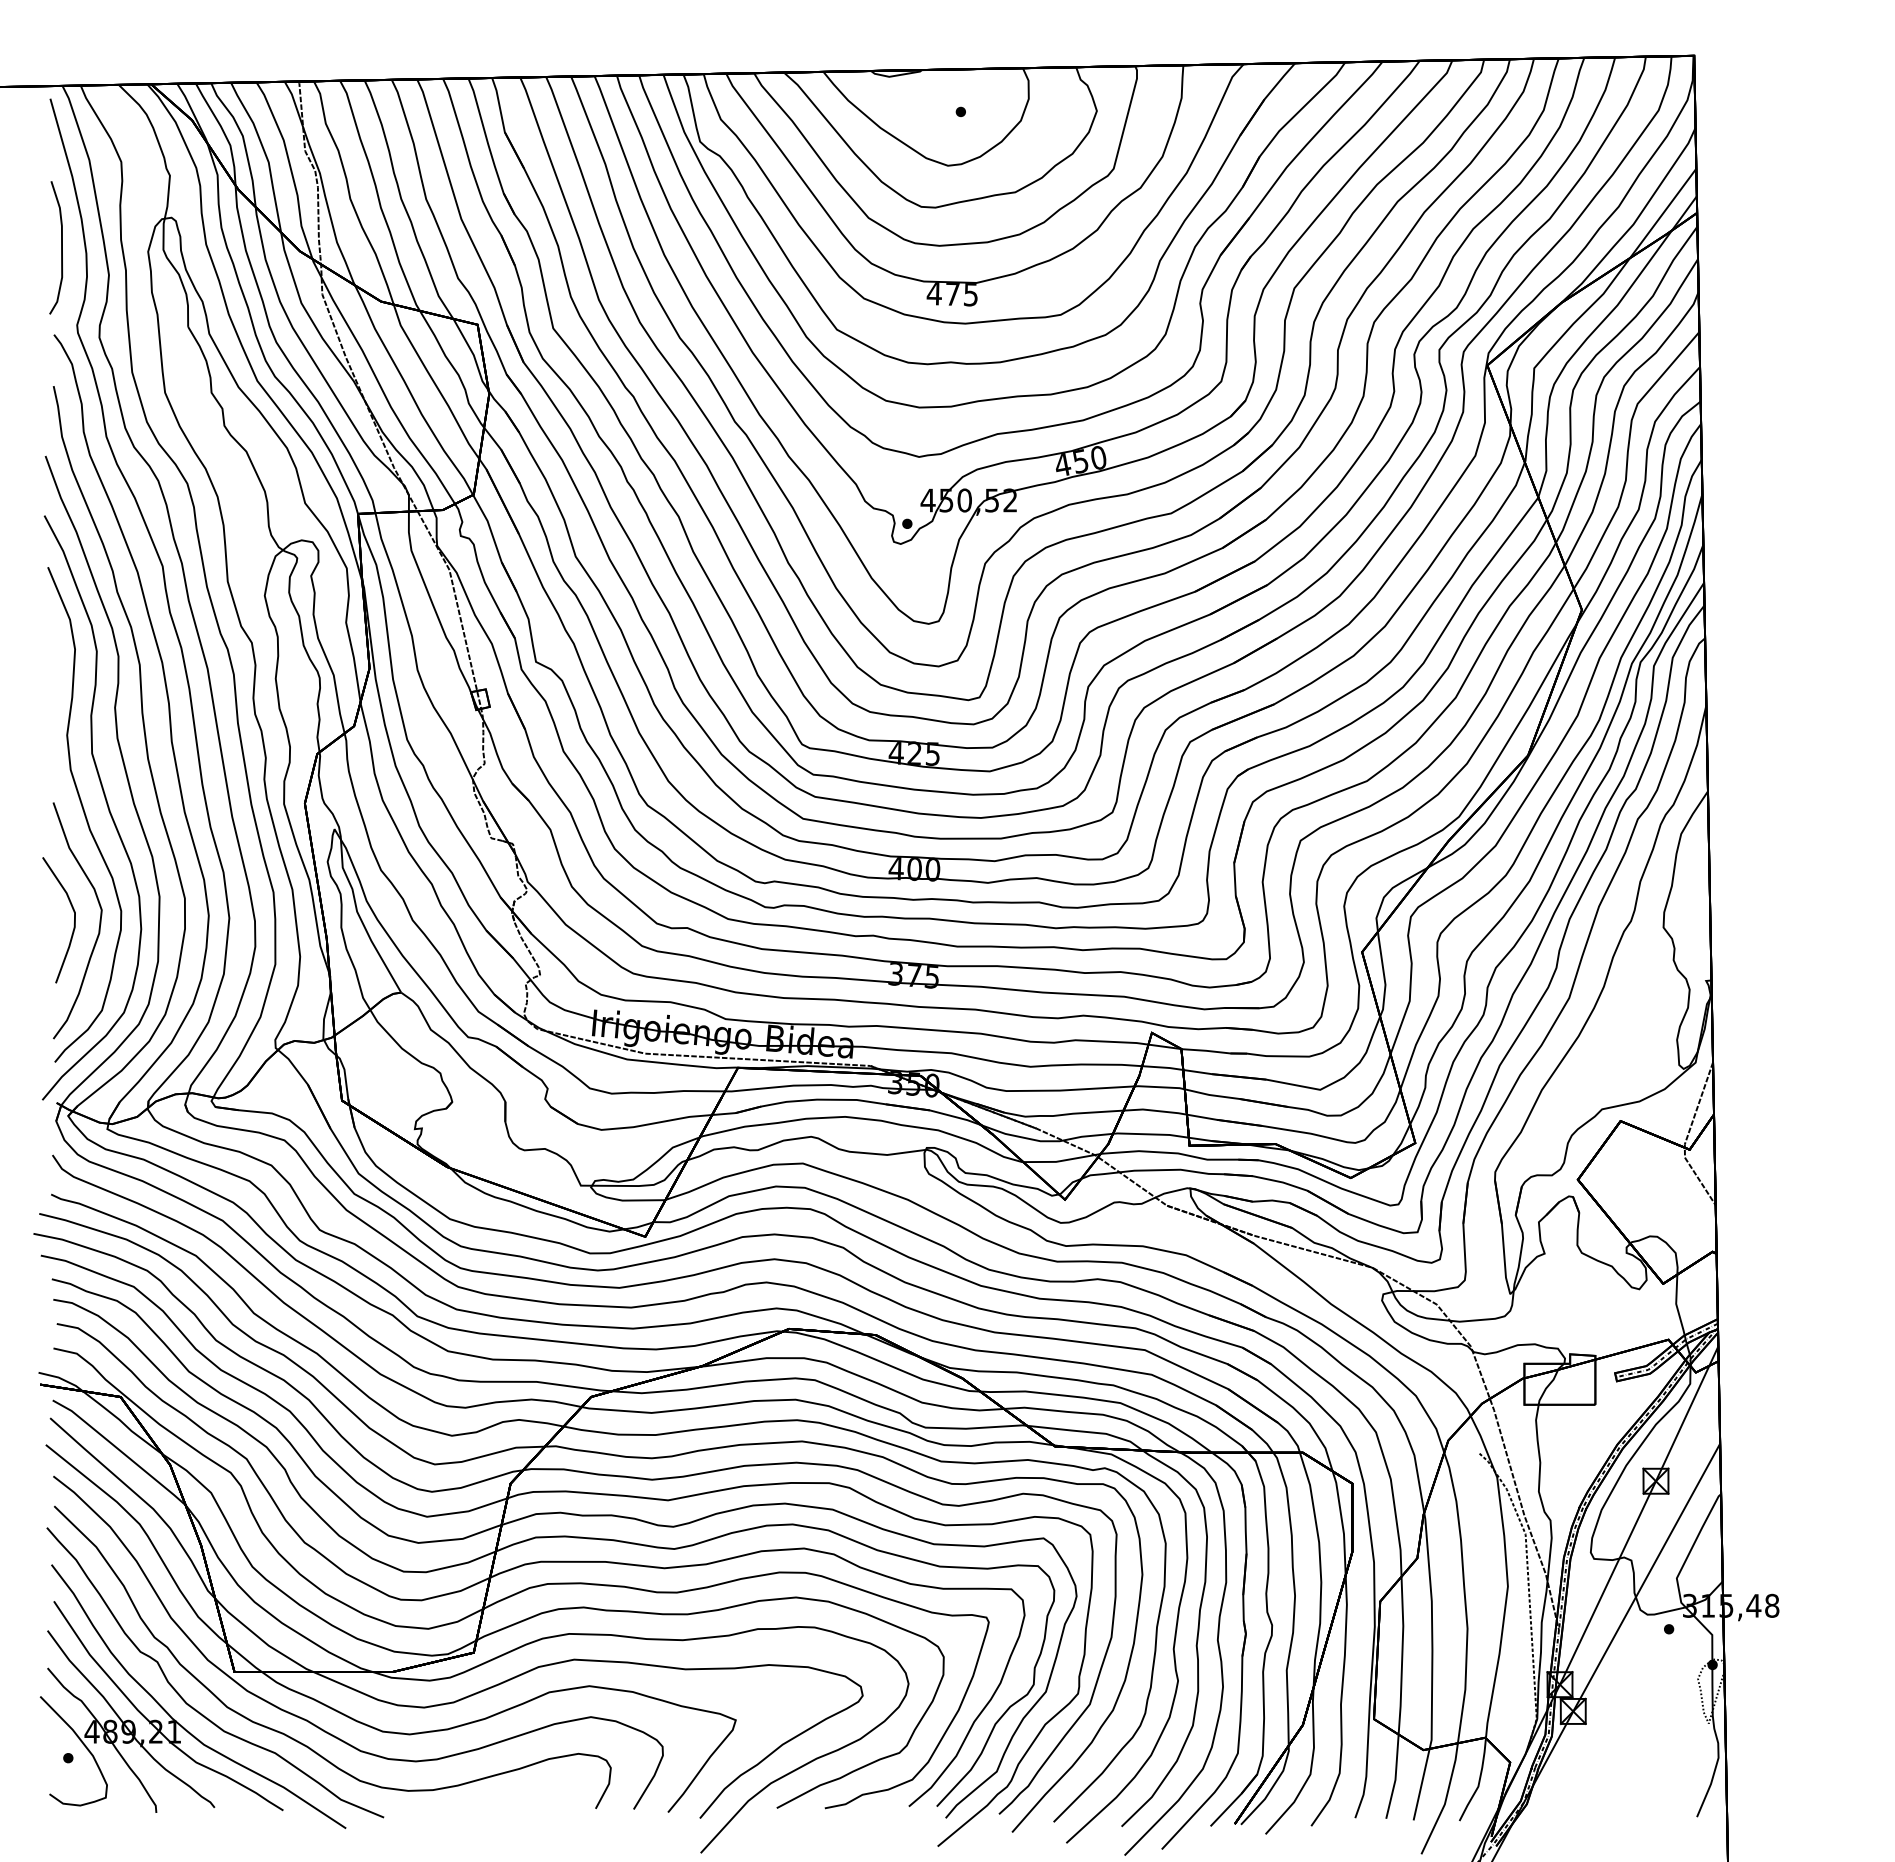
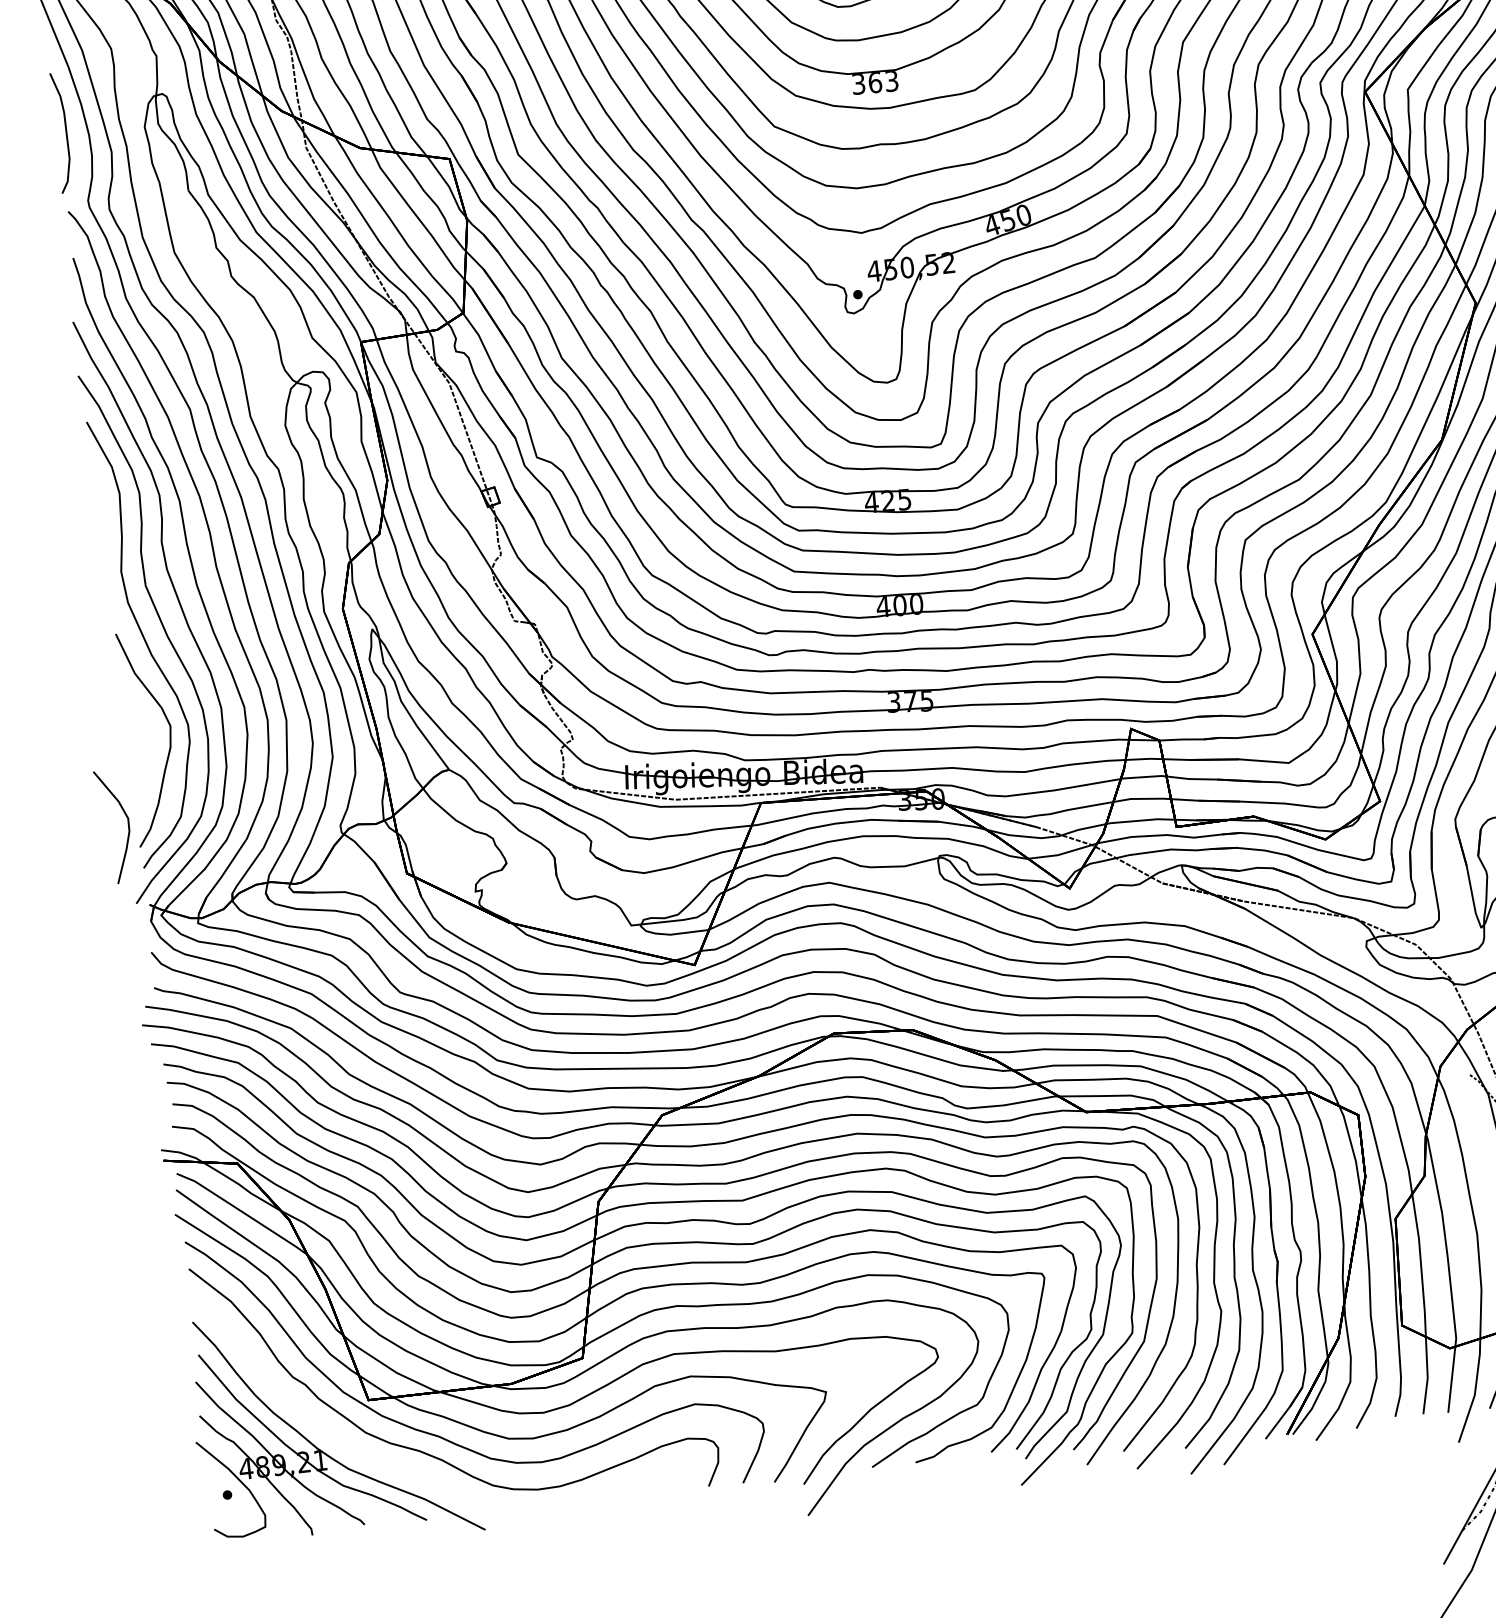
text: (951, 294) -> (874, 83), 475 -> 363
curve: (73, 925) -> (128, 830), moved
curve: (186, 1701) -> (328, 1431), removed

